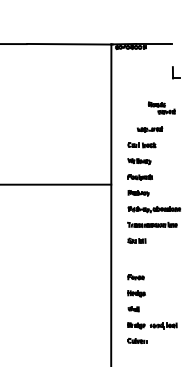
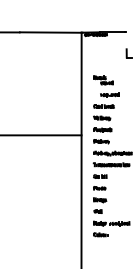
part: (161, 108) -> (103, 80), moved
part: (139, 309) -> (102, 211), moved

